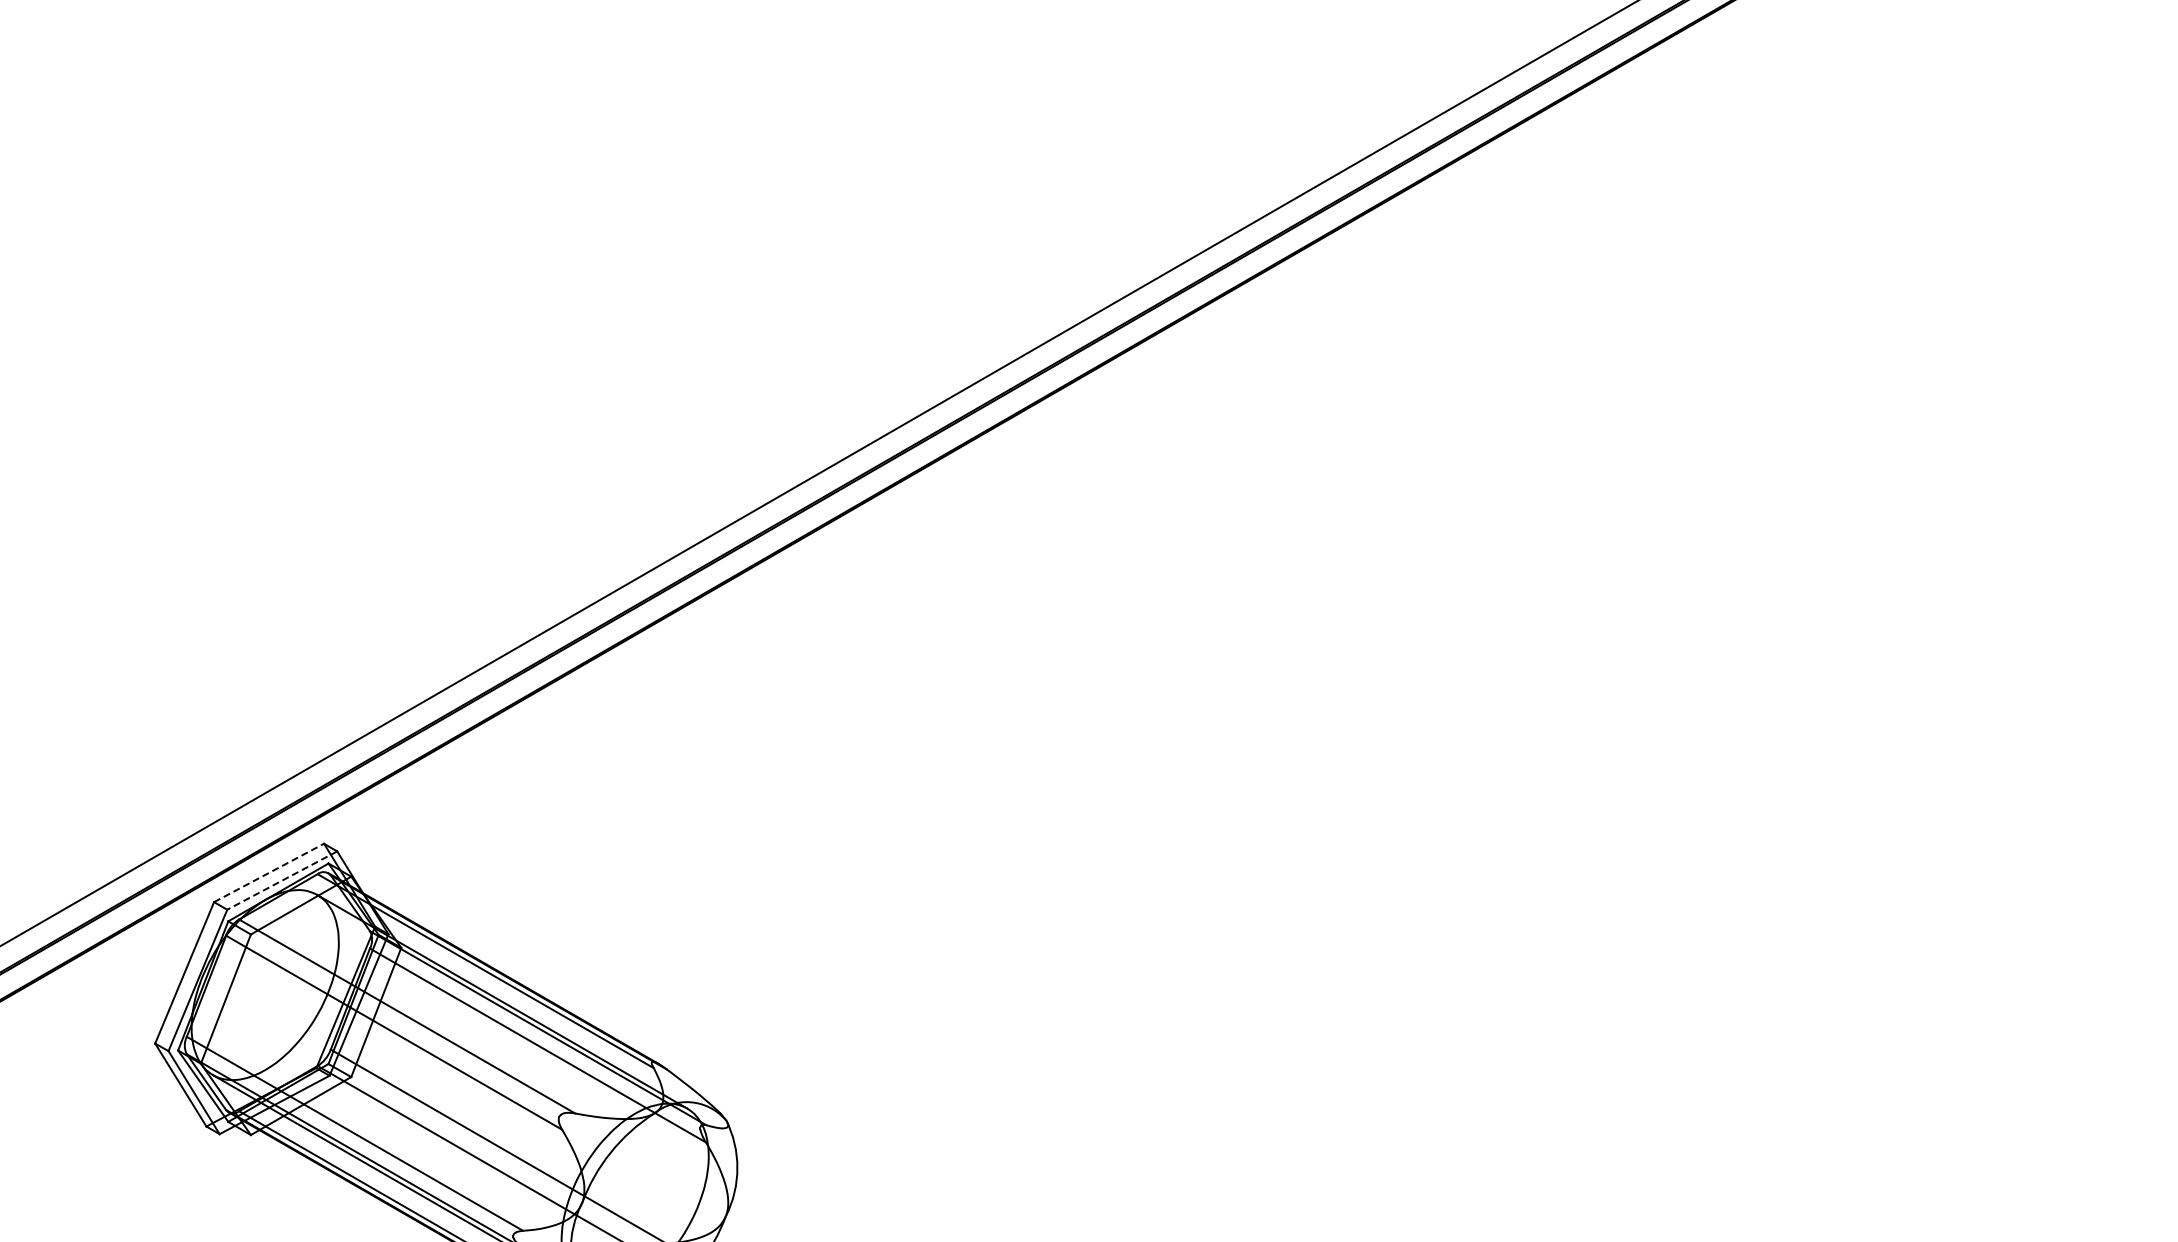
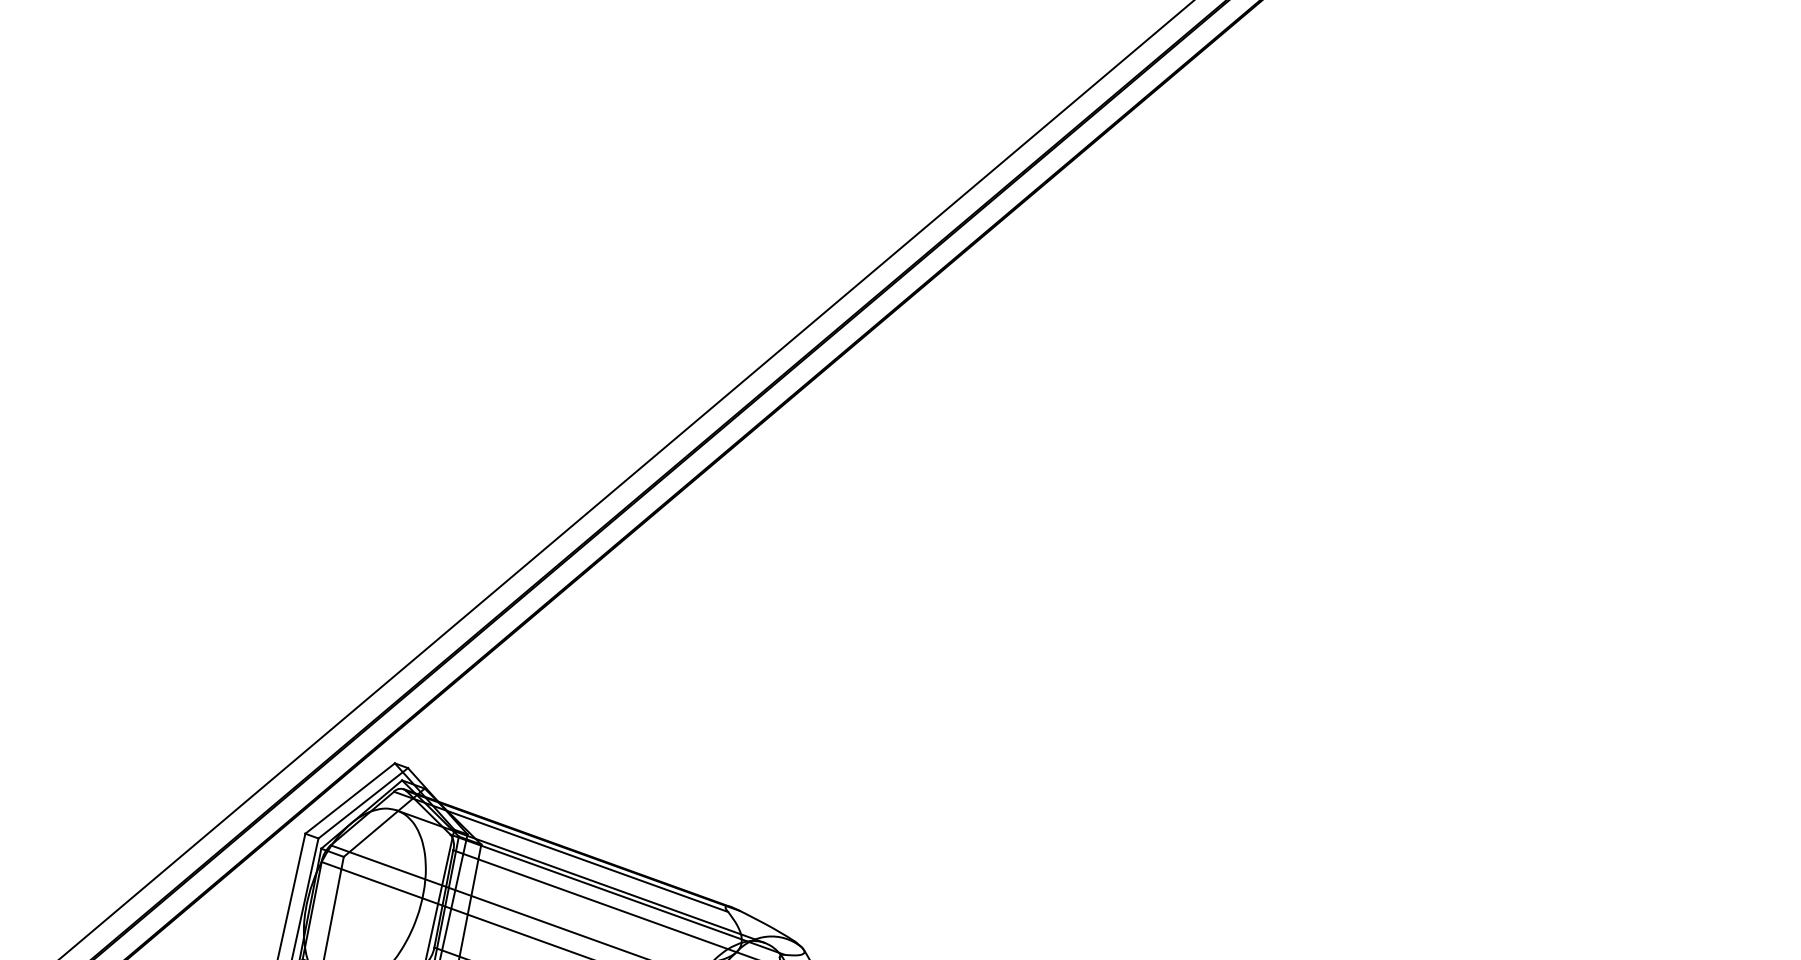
line: (269, 872) -> (350, 798), dashed -> solid
line: (281, 880) -> (362, 803), dashed -> solid

